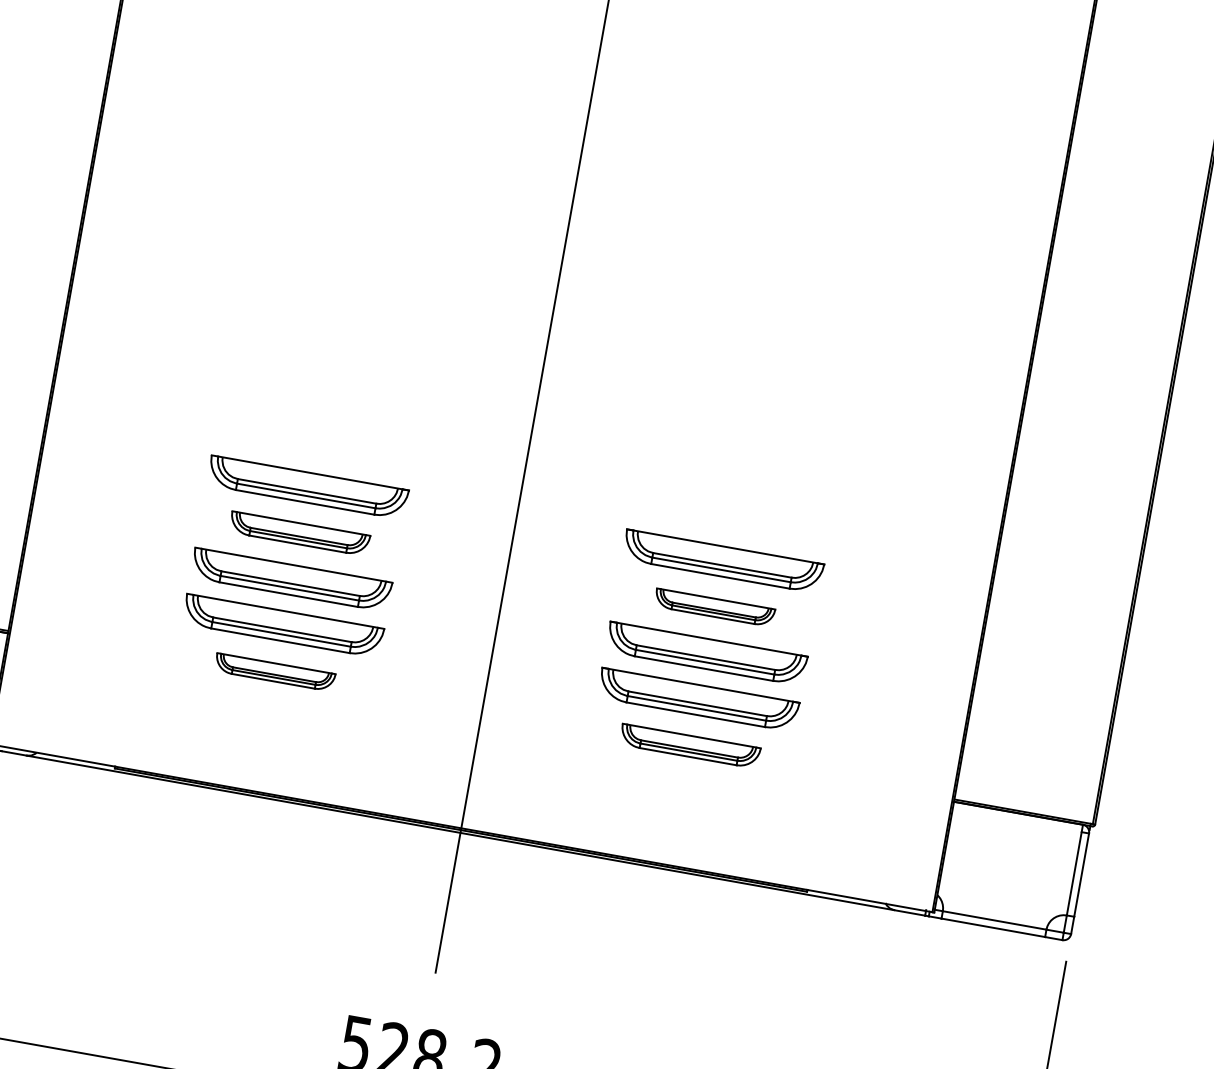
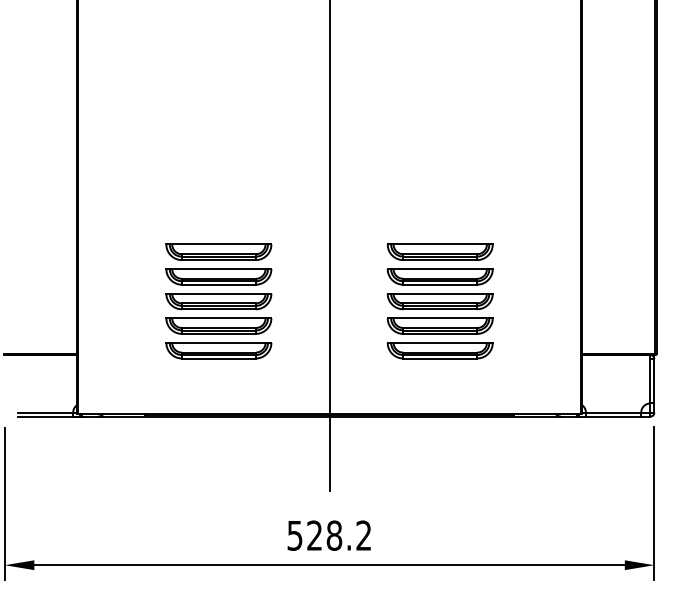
part: (298, 532) -> (218, 276), size x1.43
part: (713, 606) -> (439, 276), size x1.67
part: (274, 671) -> (218, 350), size x1.67
part: (688, 745) -> (439, 350), size x1.43

